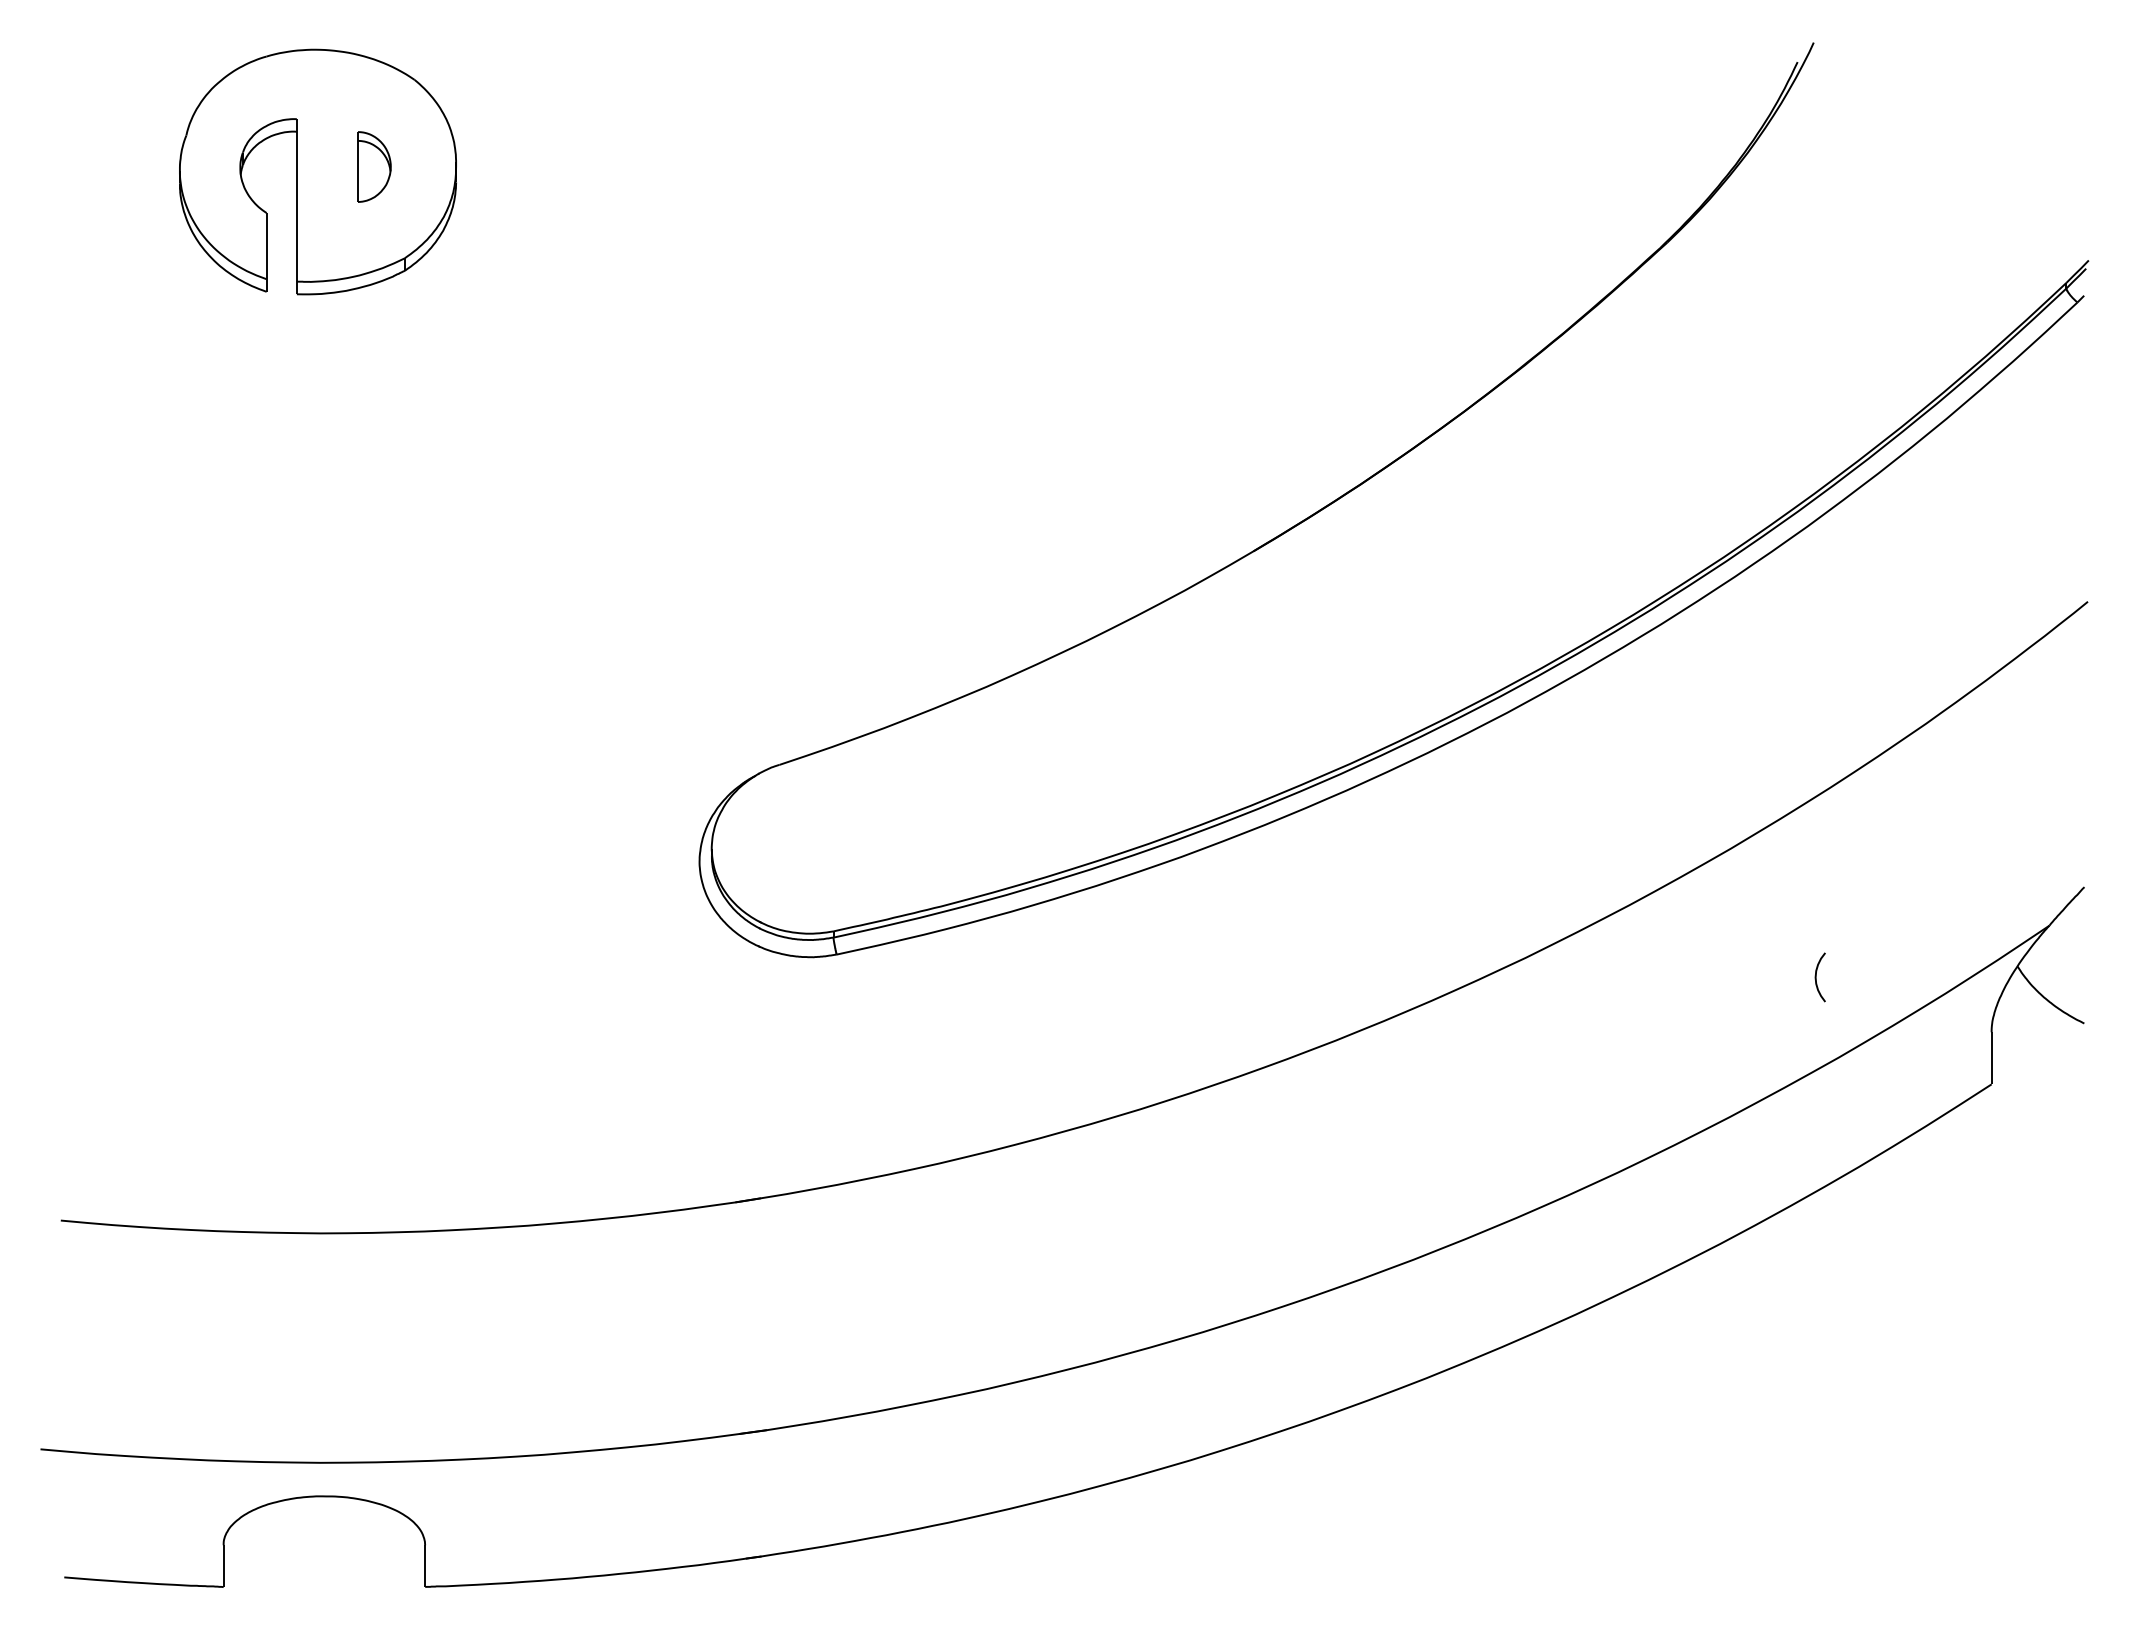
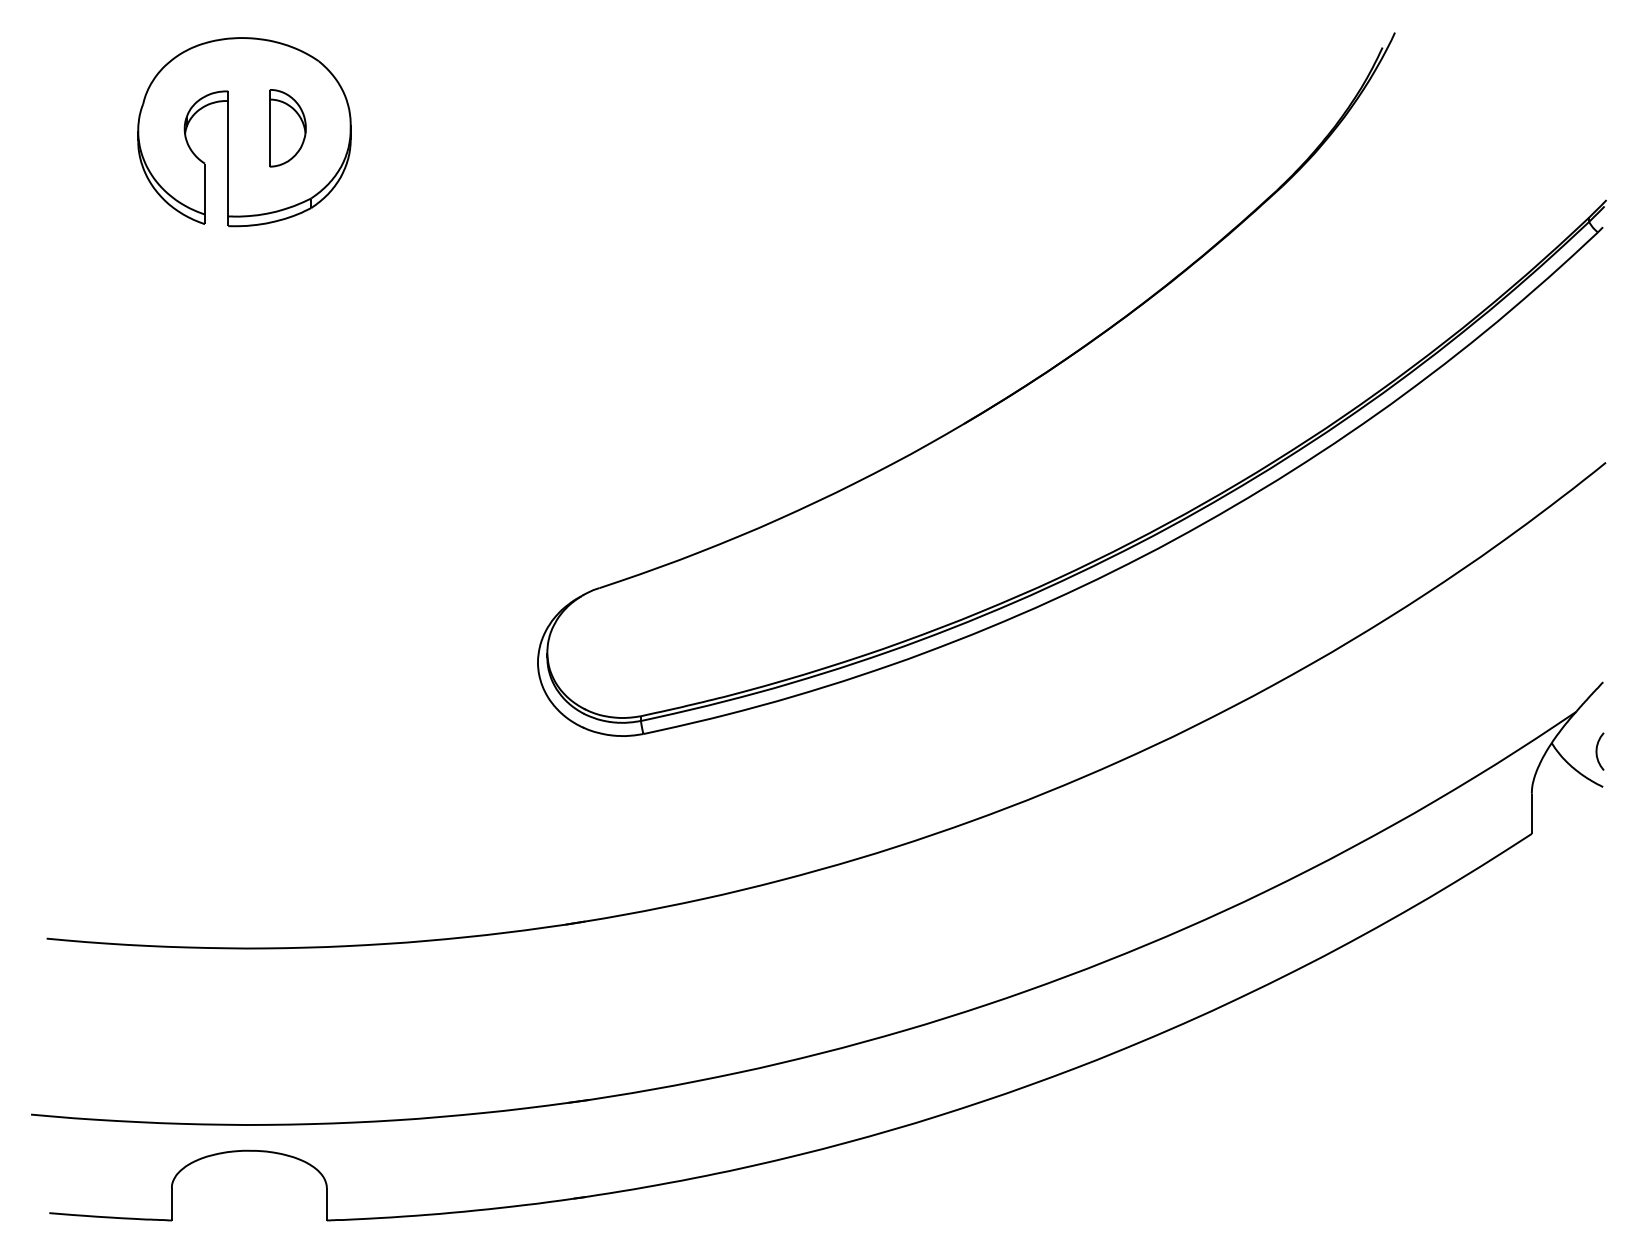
part: (374, 166) -> (287, 127), size x1.43
curve: (1816, 977) -> (1597, 751), moved

